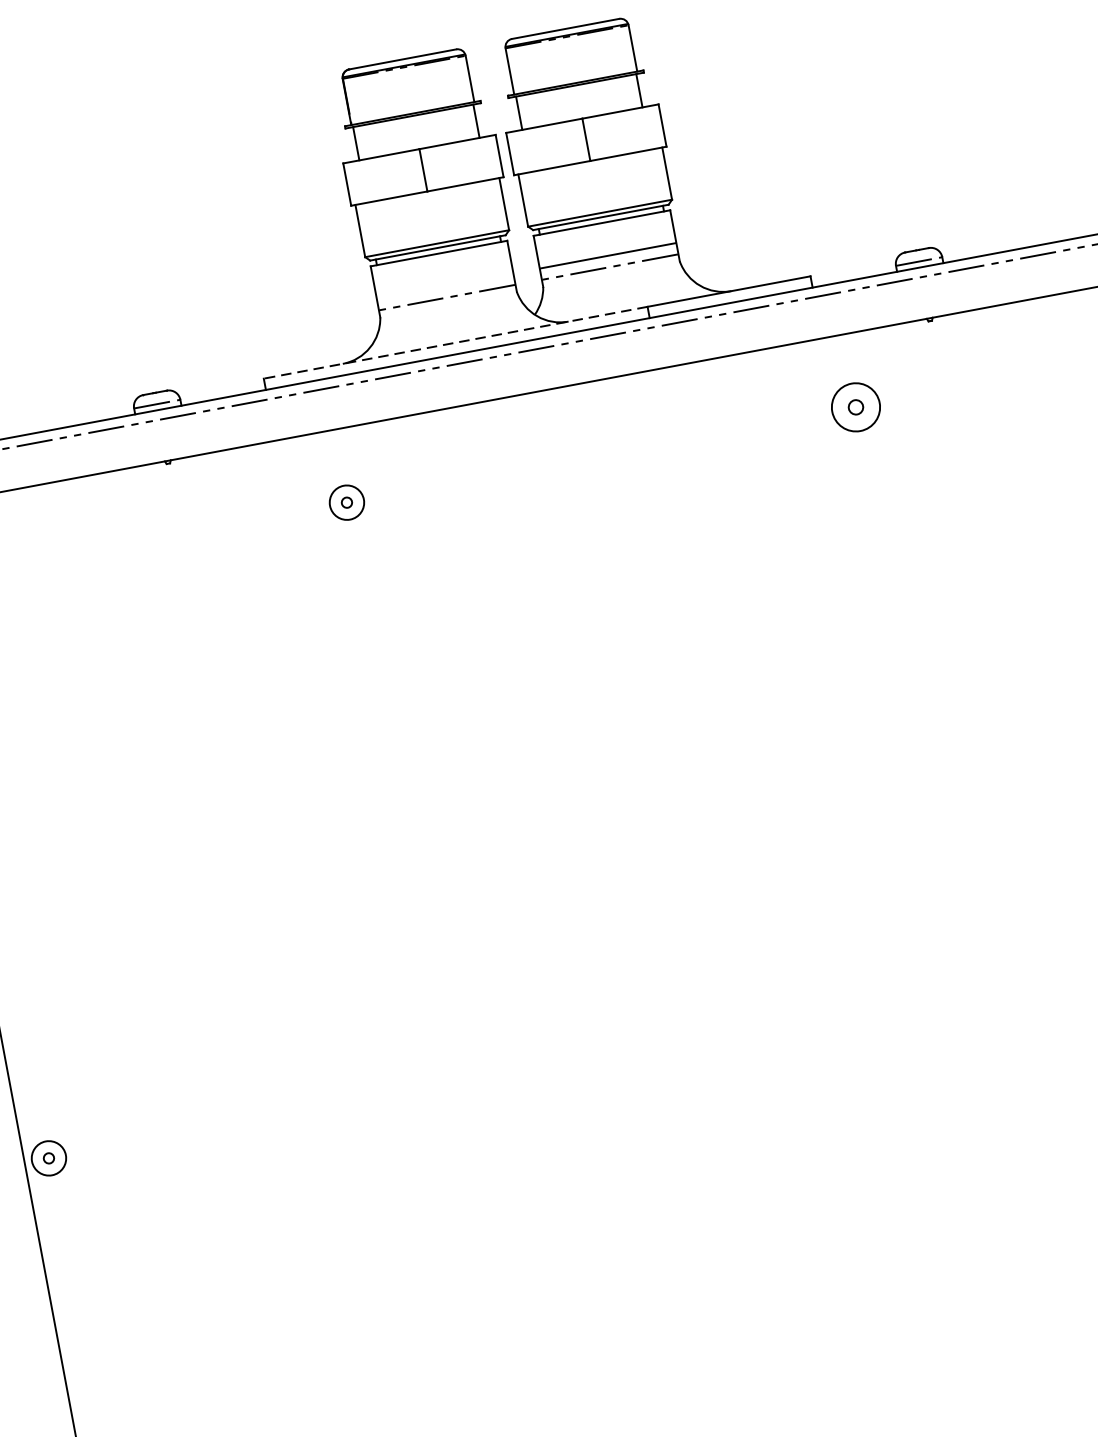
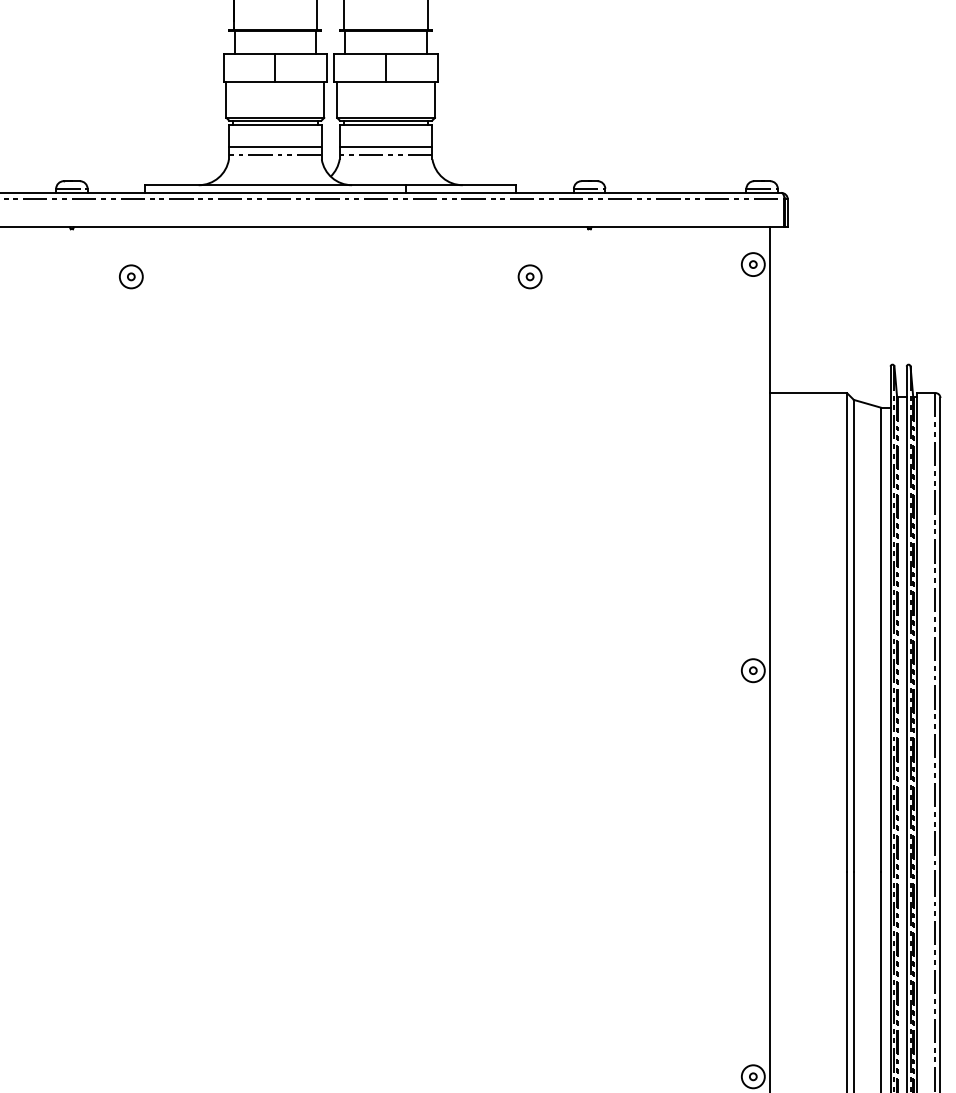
line: (445, 285) -> (275, 146), added
line: (454, 343) -> (274, 185), dashed -> solid
part: (854, 407) -> (529, 276), size x0.71
part: (347, 502) -> (131, 276), moved

